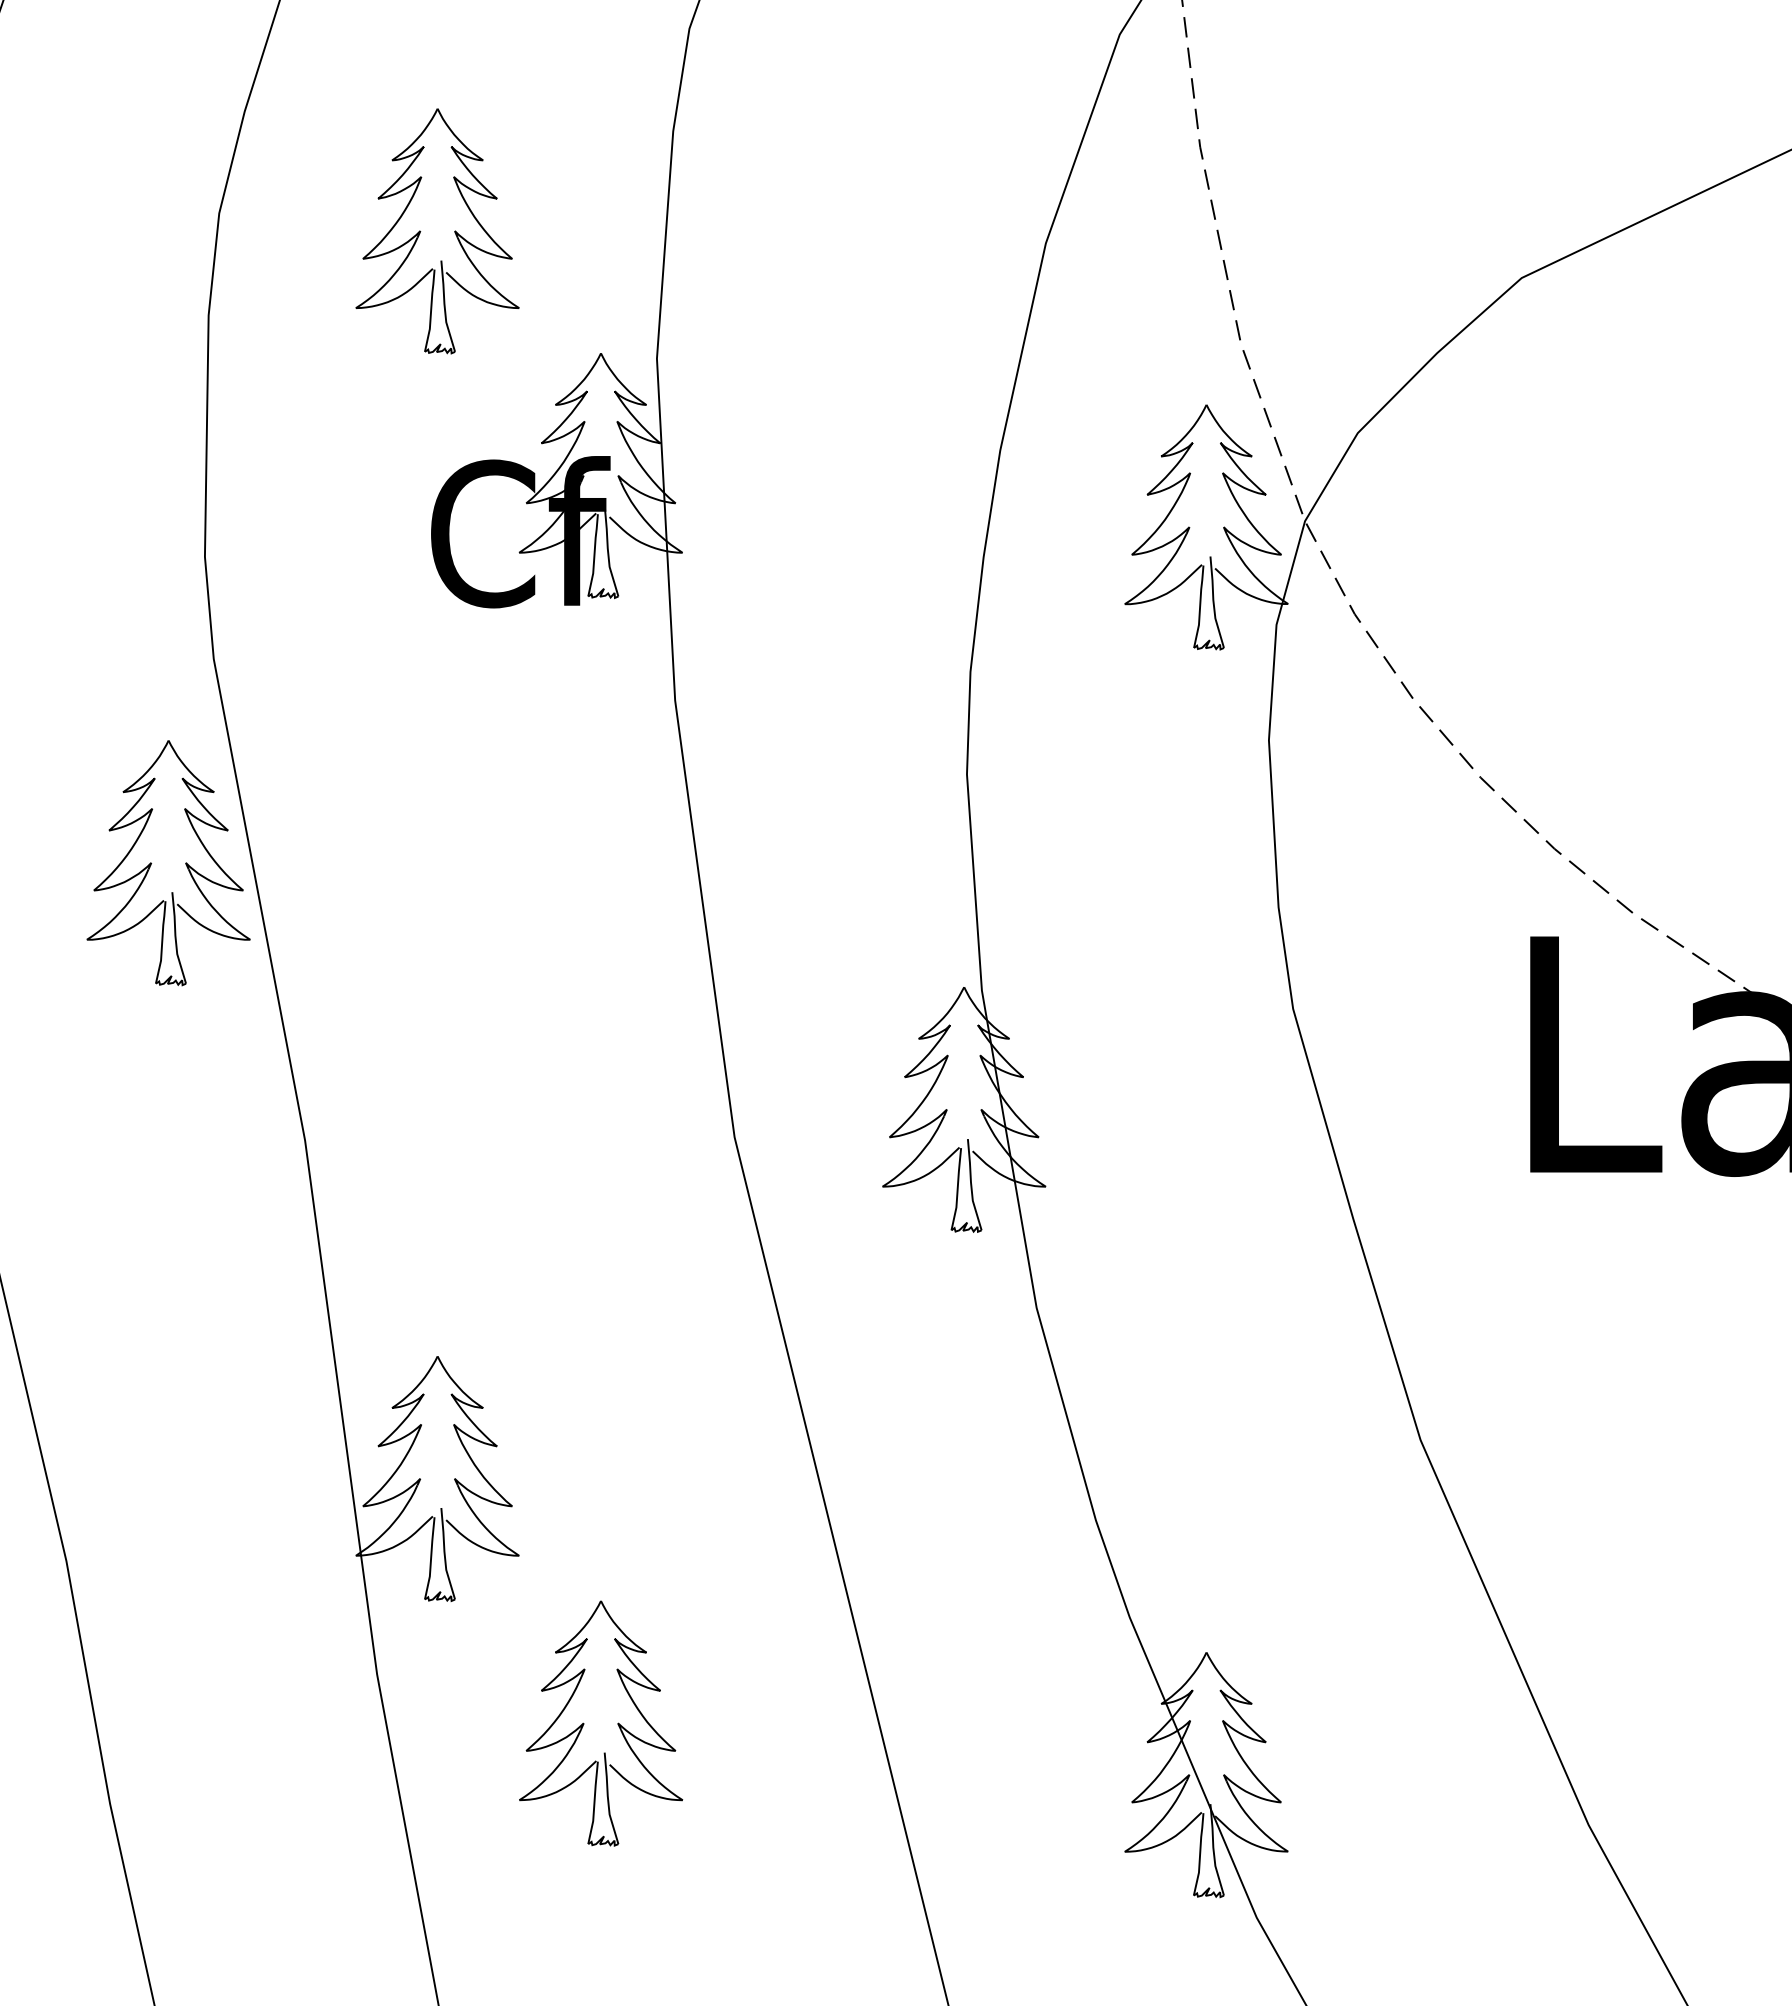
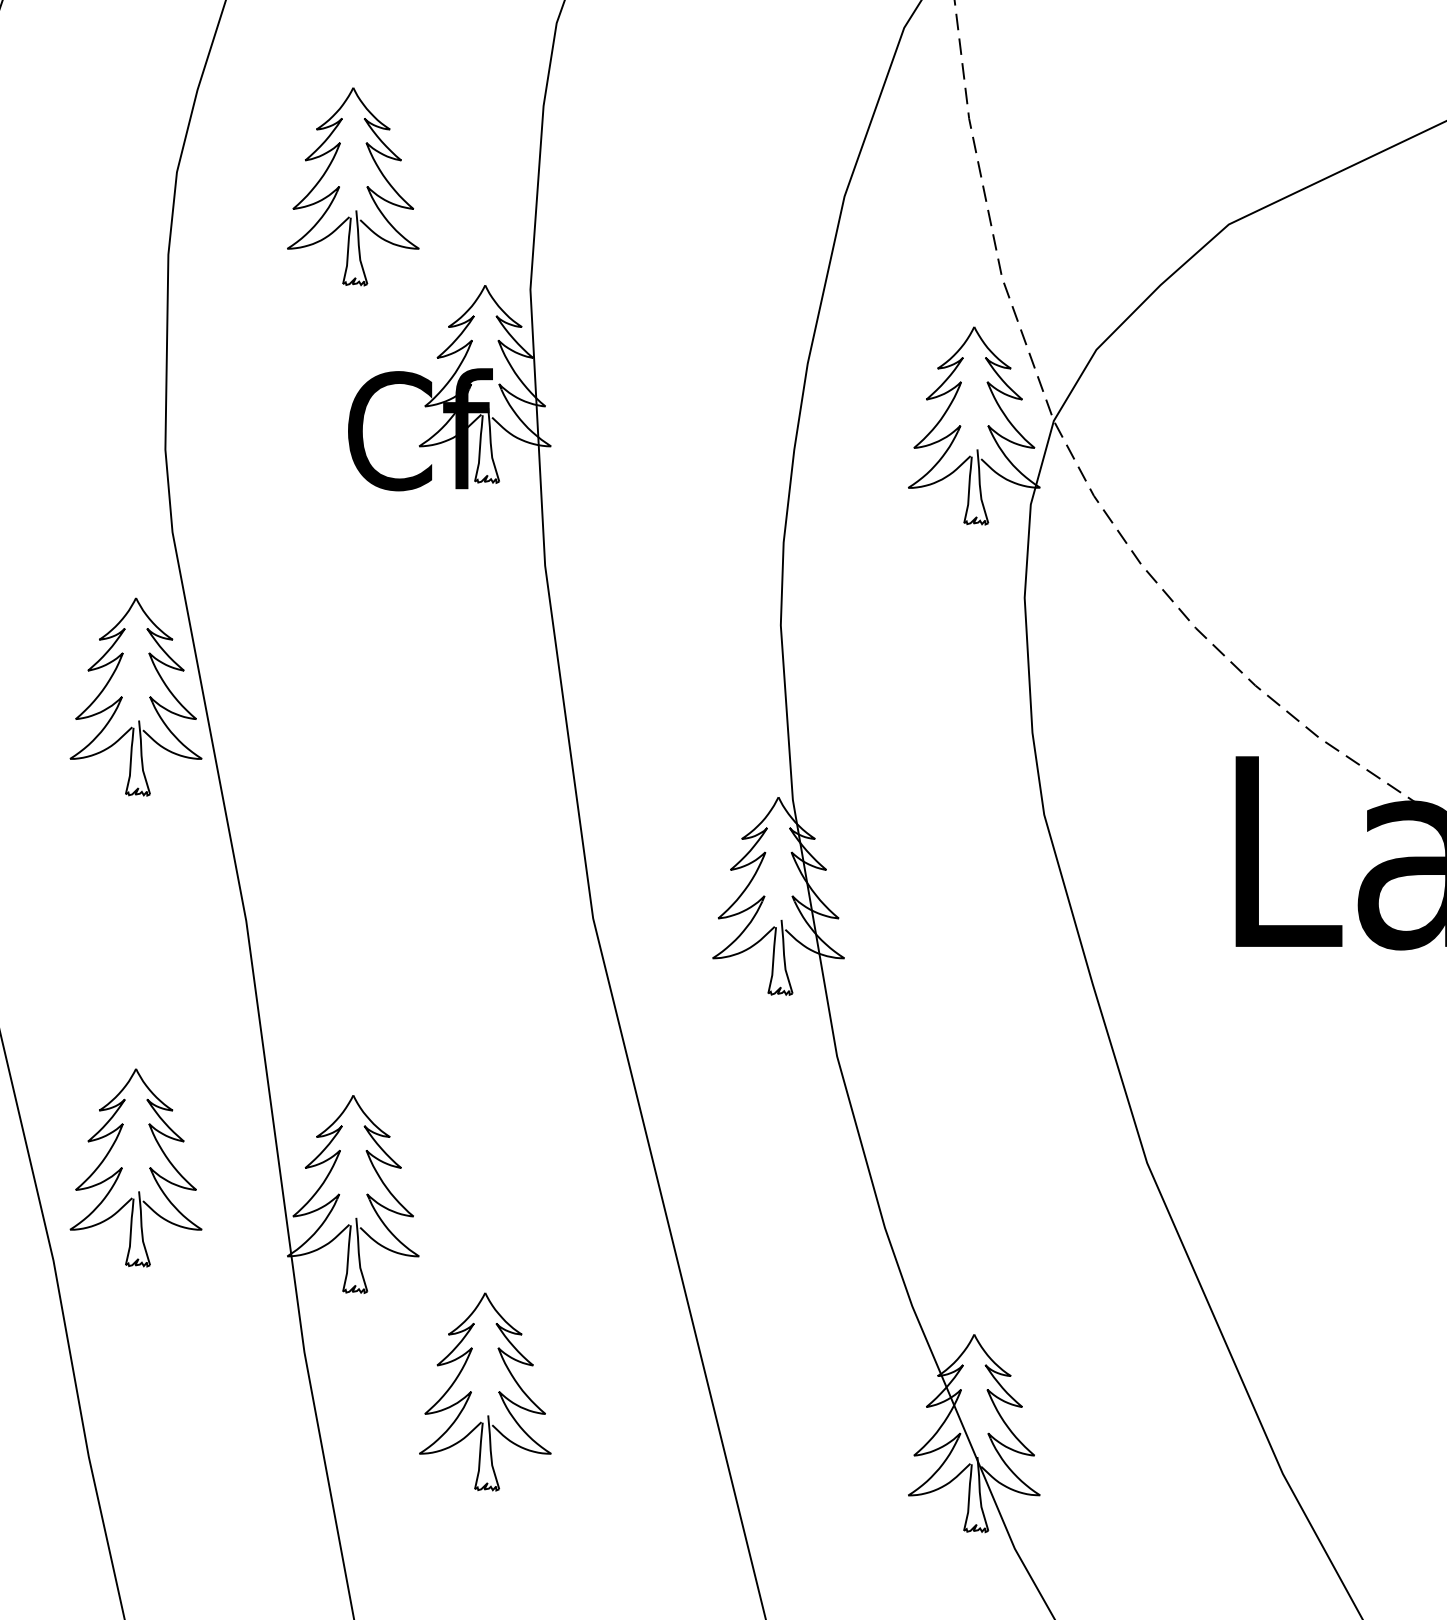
part: (152, 1446) -> (123, 1168), added

